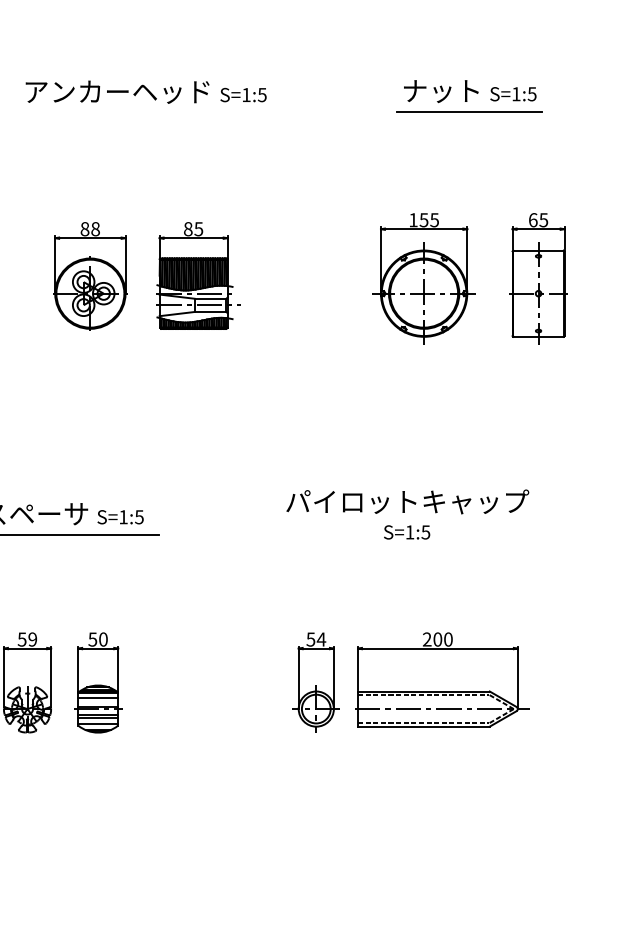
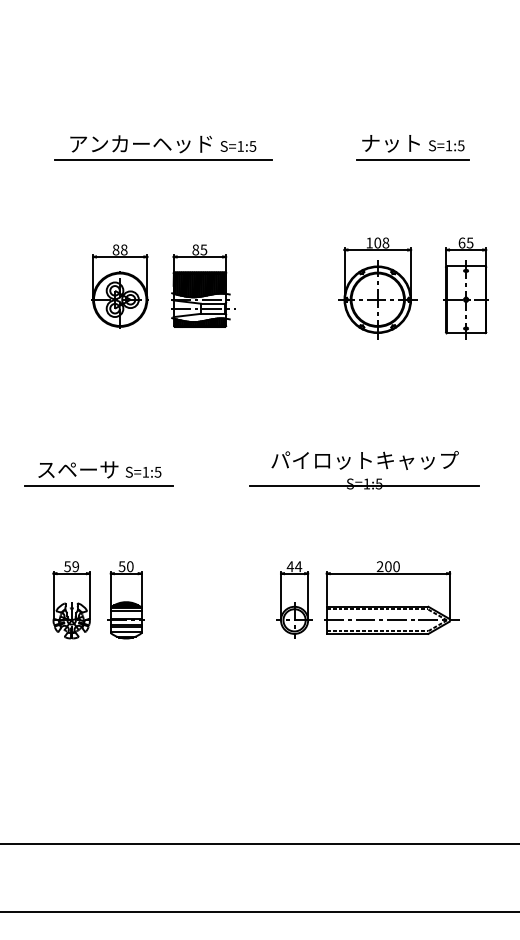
line: (146, 111) -> (163, 159), added
text: (428, 219) -> (381, 242), 155 -> 108
line: (406, 535) -> (364, 486), added
text: (311, 639) -> (290, 566), 54 -> 44

